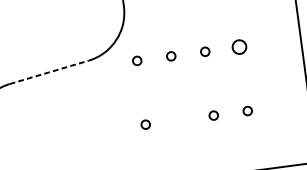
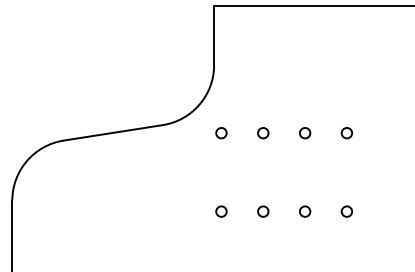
circle: (238, 47) -> (346, 133), size x0.62
line: (49, 72) -> (113, 132), dashed -> solid
circle: (179, 120) -> (263, 211), added

